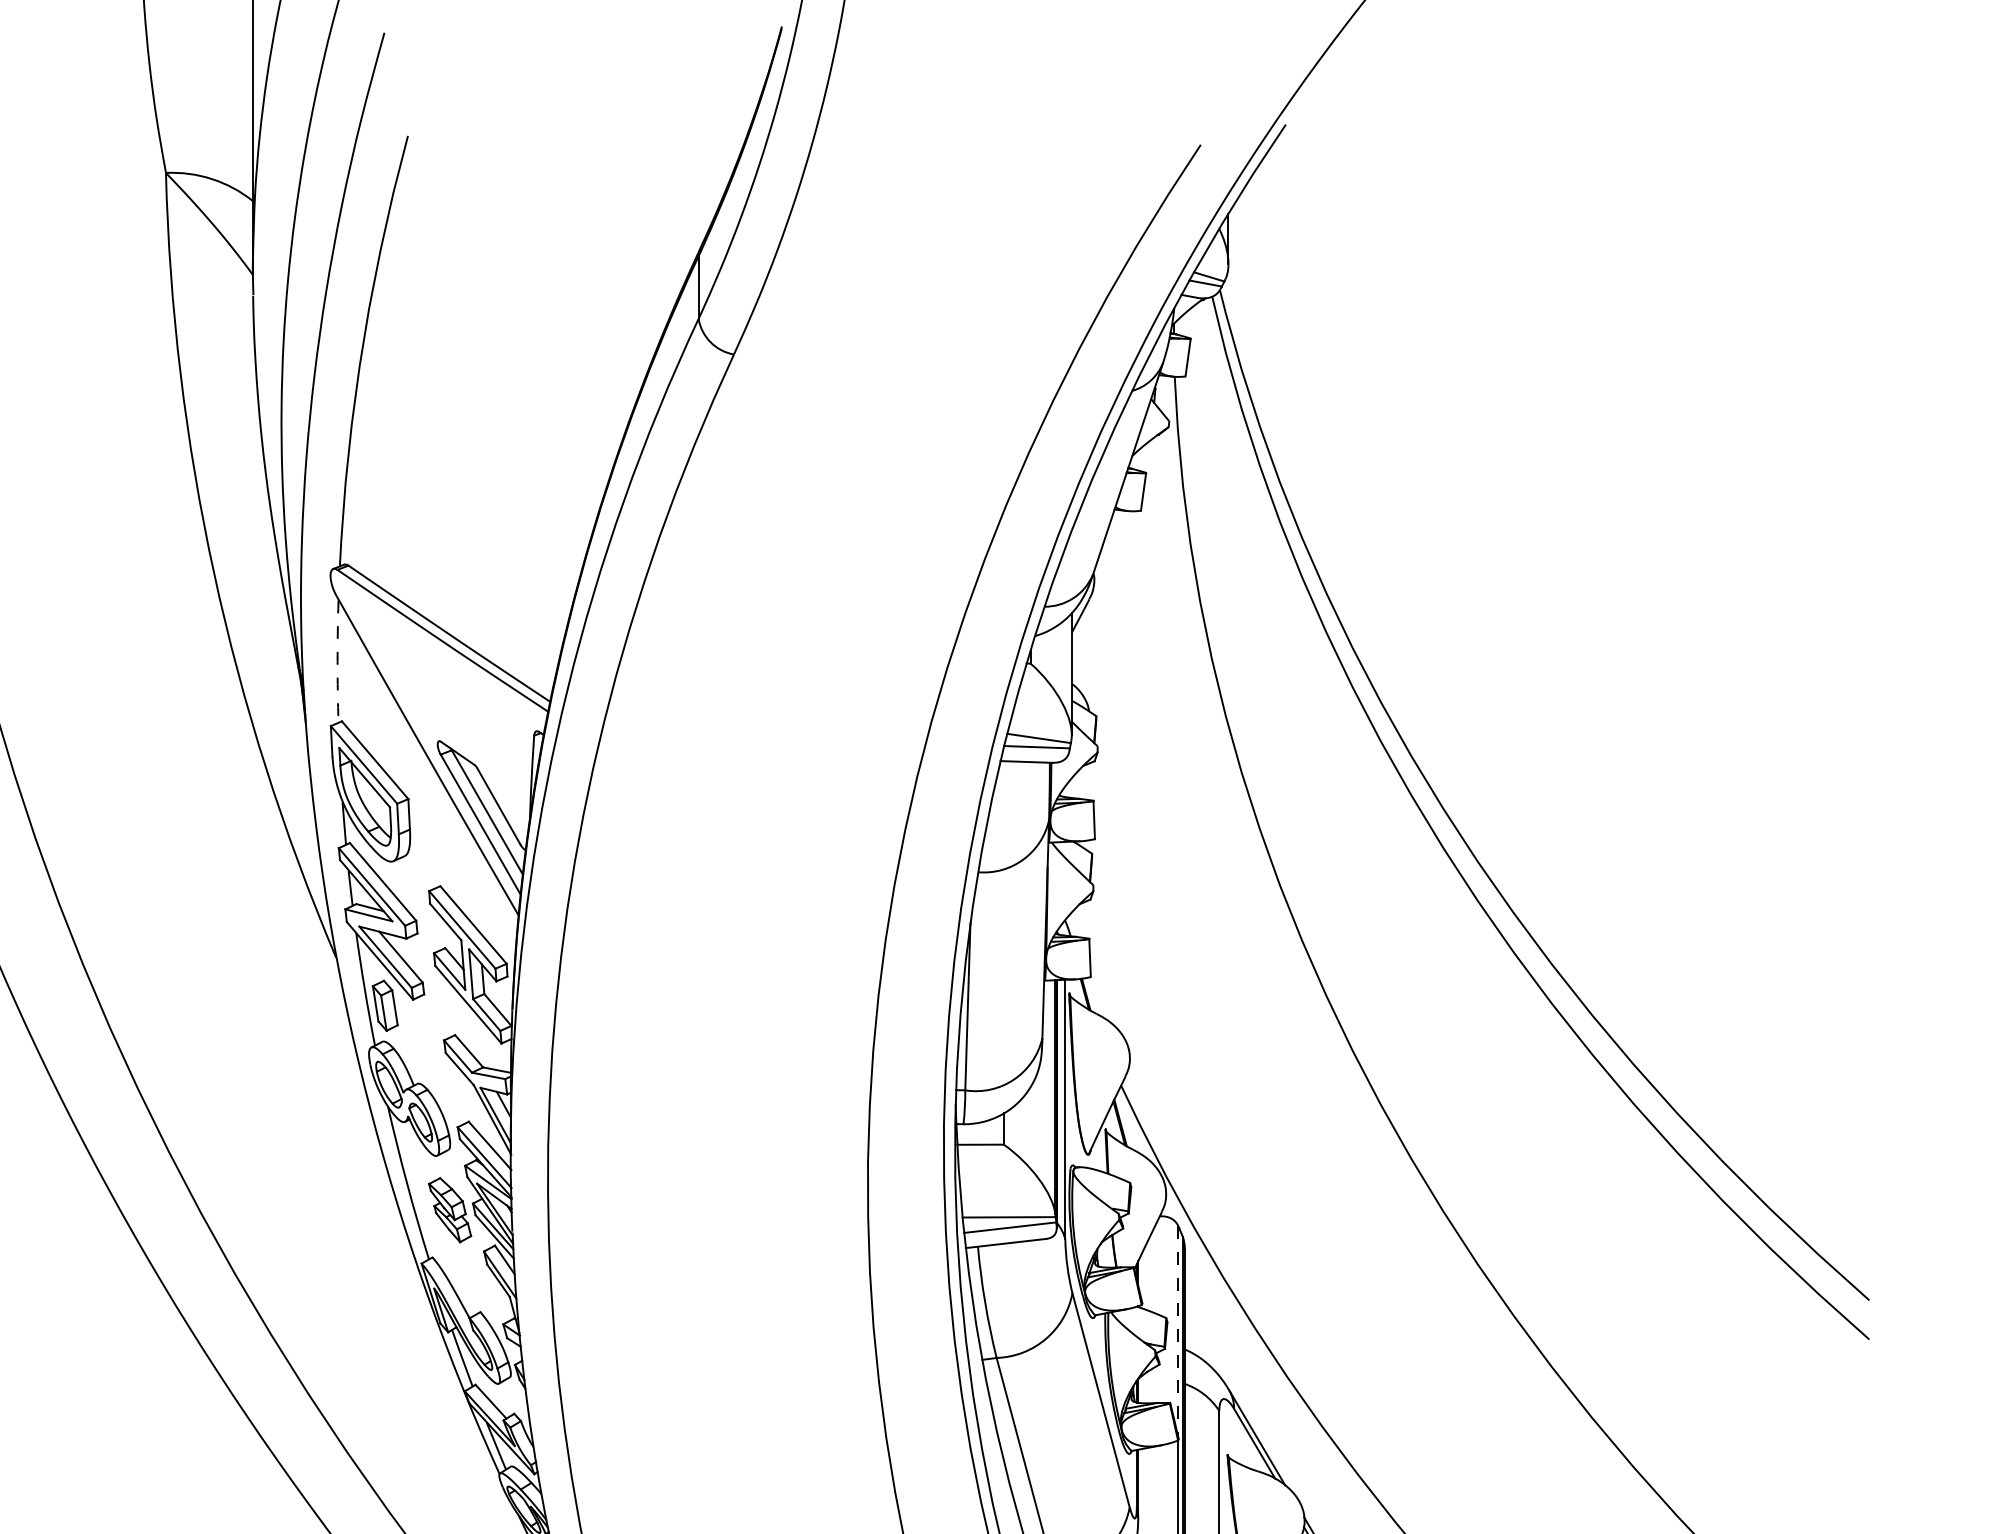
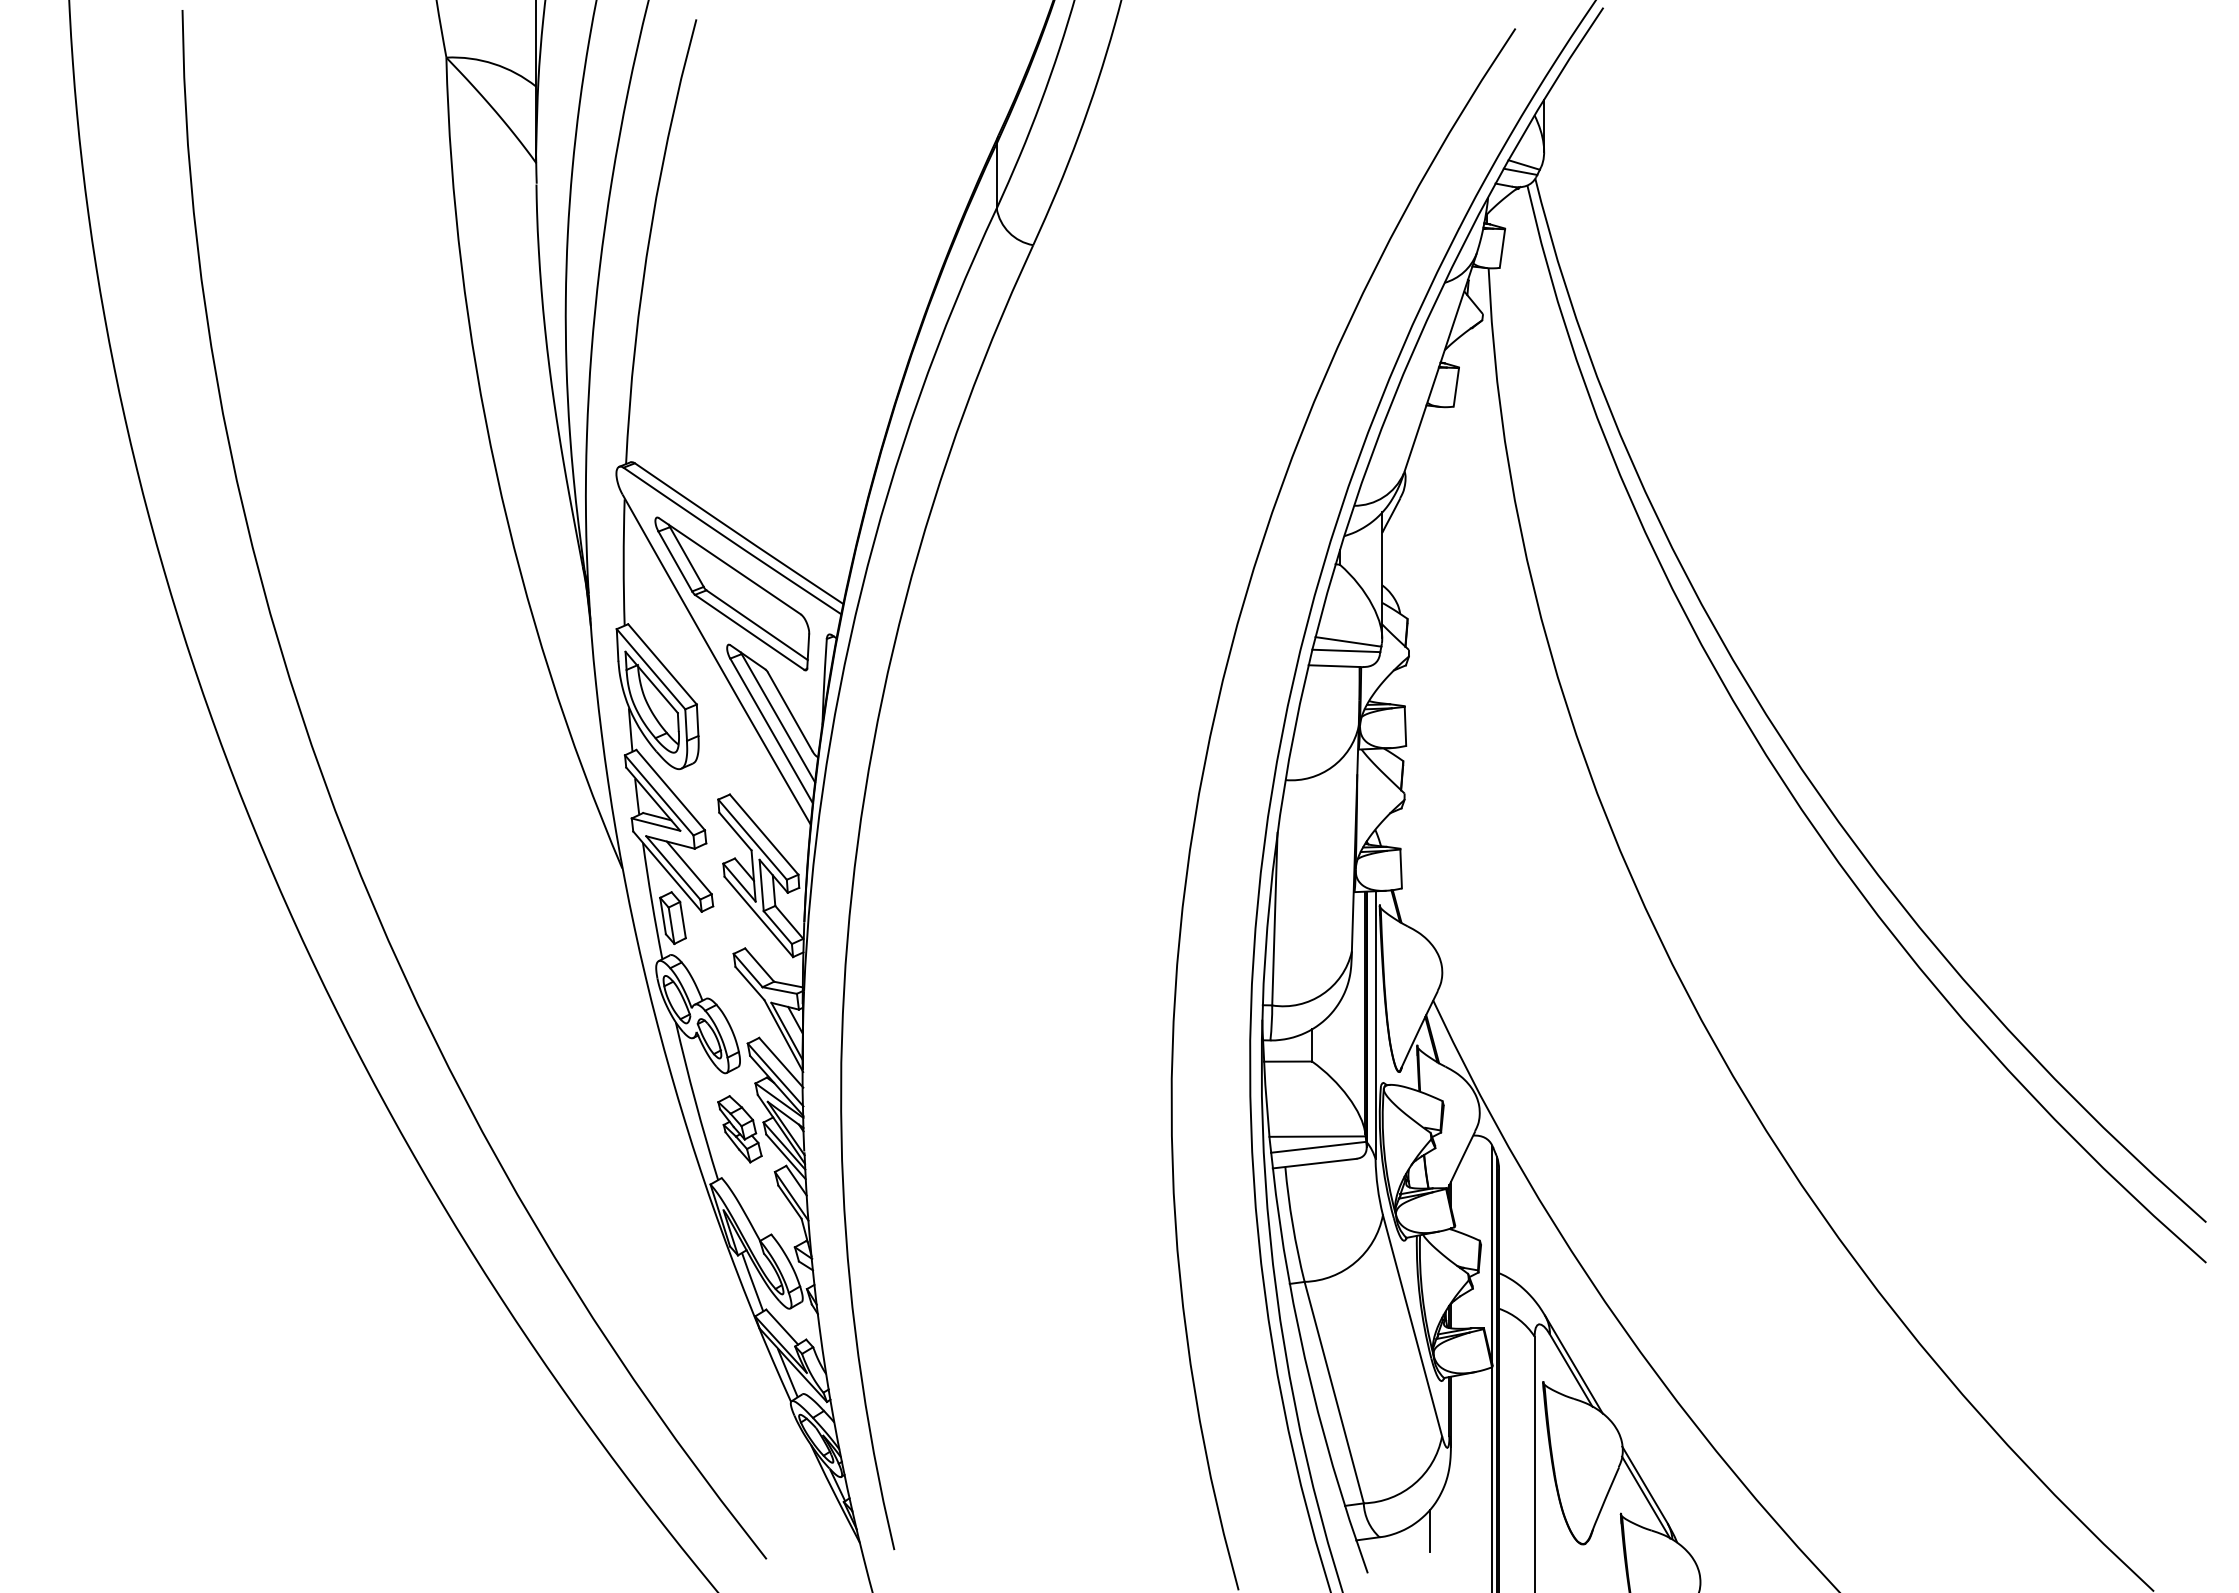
arc: (337, 661) -> (623, 562), dashed -> solid
part: (442, 691) -> (732, 593), added
line: (1178, 1331) -> (1492, 1254), dashed -> solid

